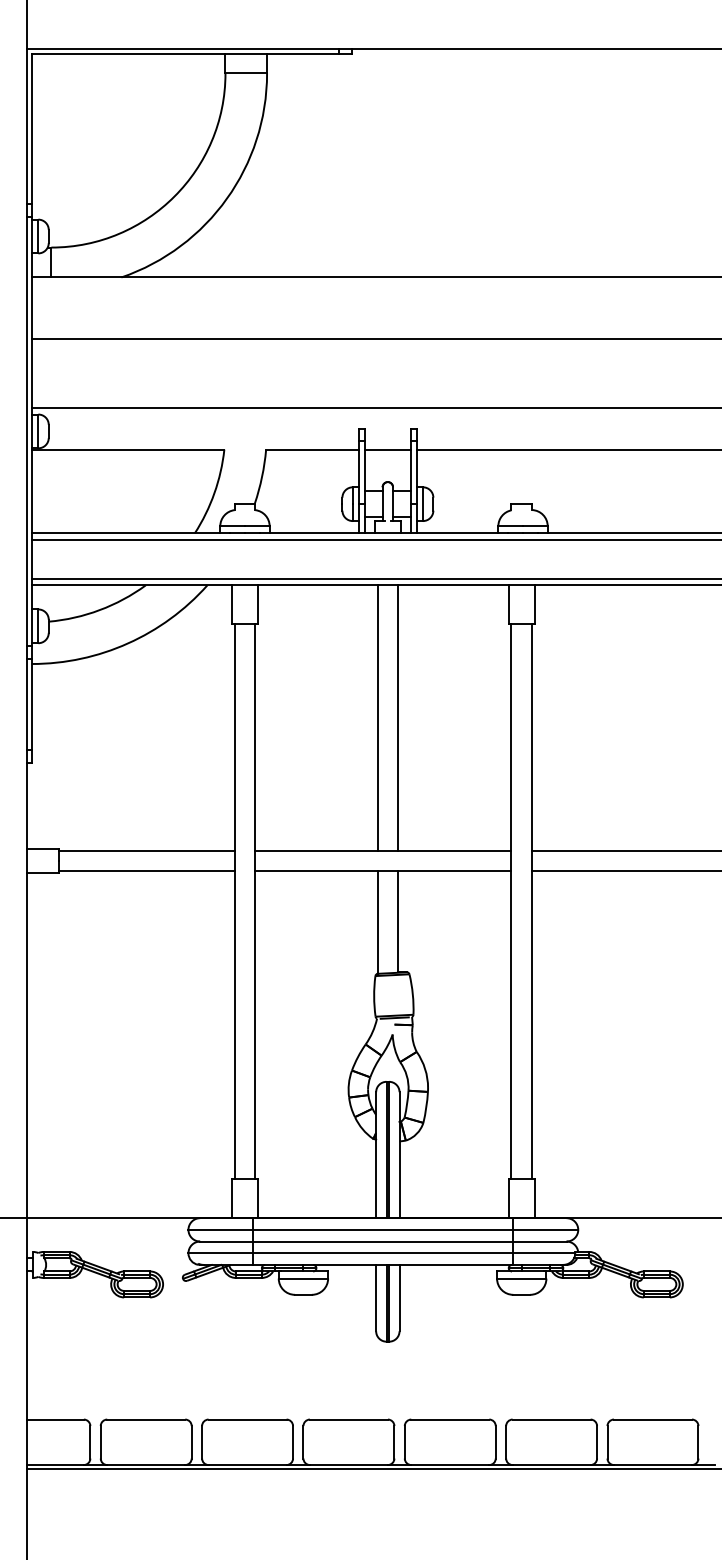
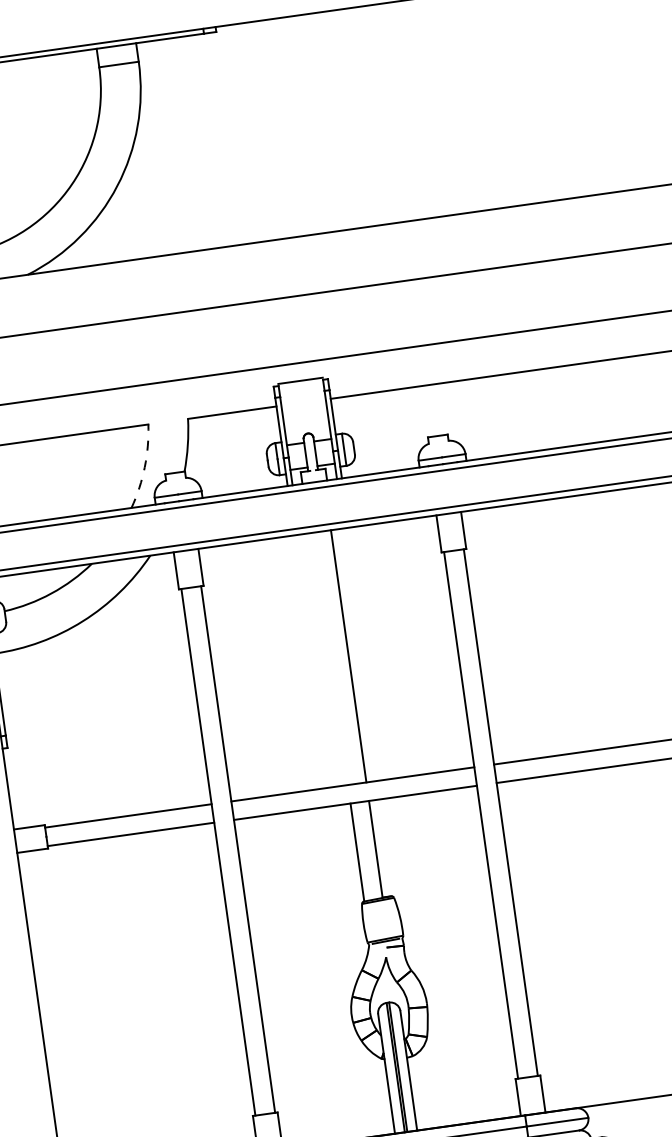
line: (387, 449) -> (300, 380), moved
arc: (214, 493) -> (144, 467), solid -> dashed
line: (378, 718) -> (330, 659), removed

